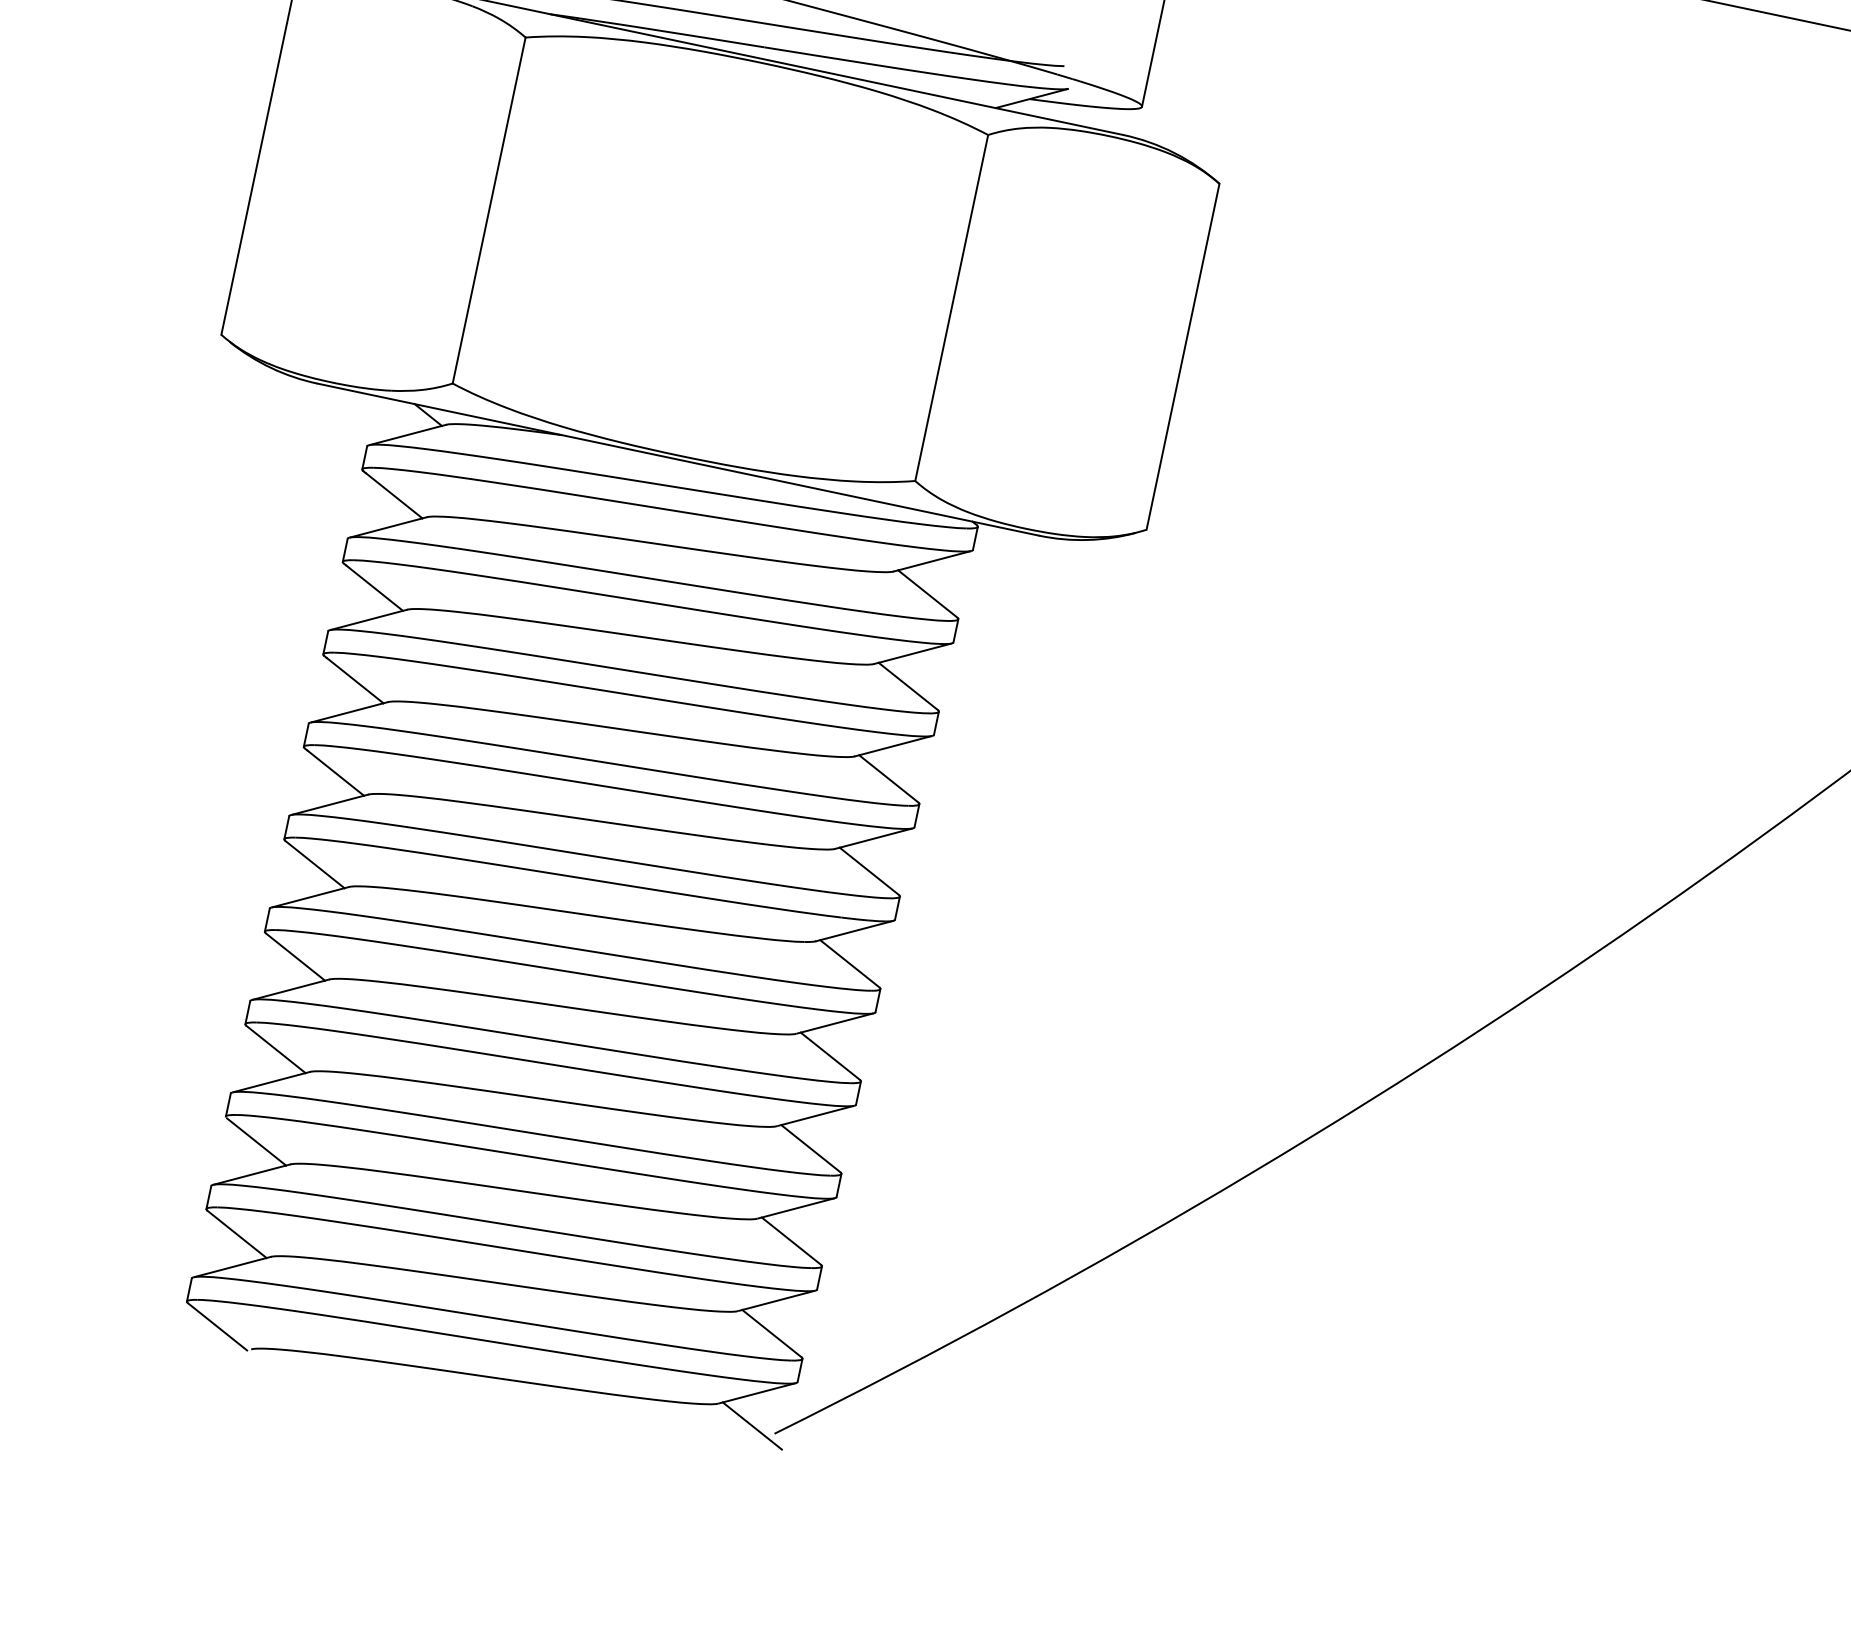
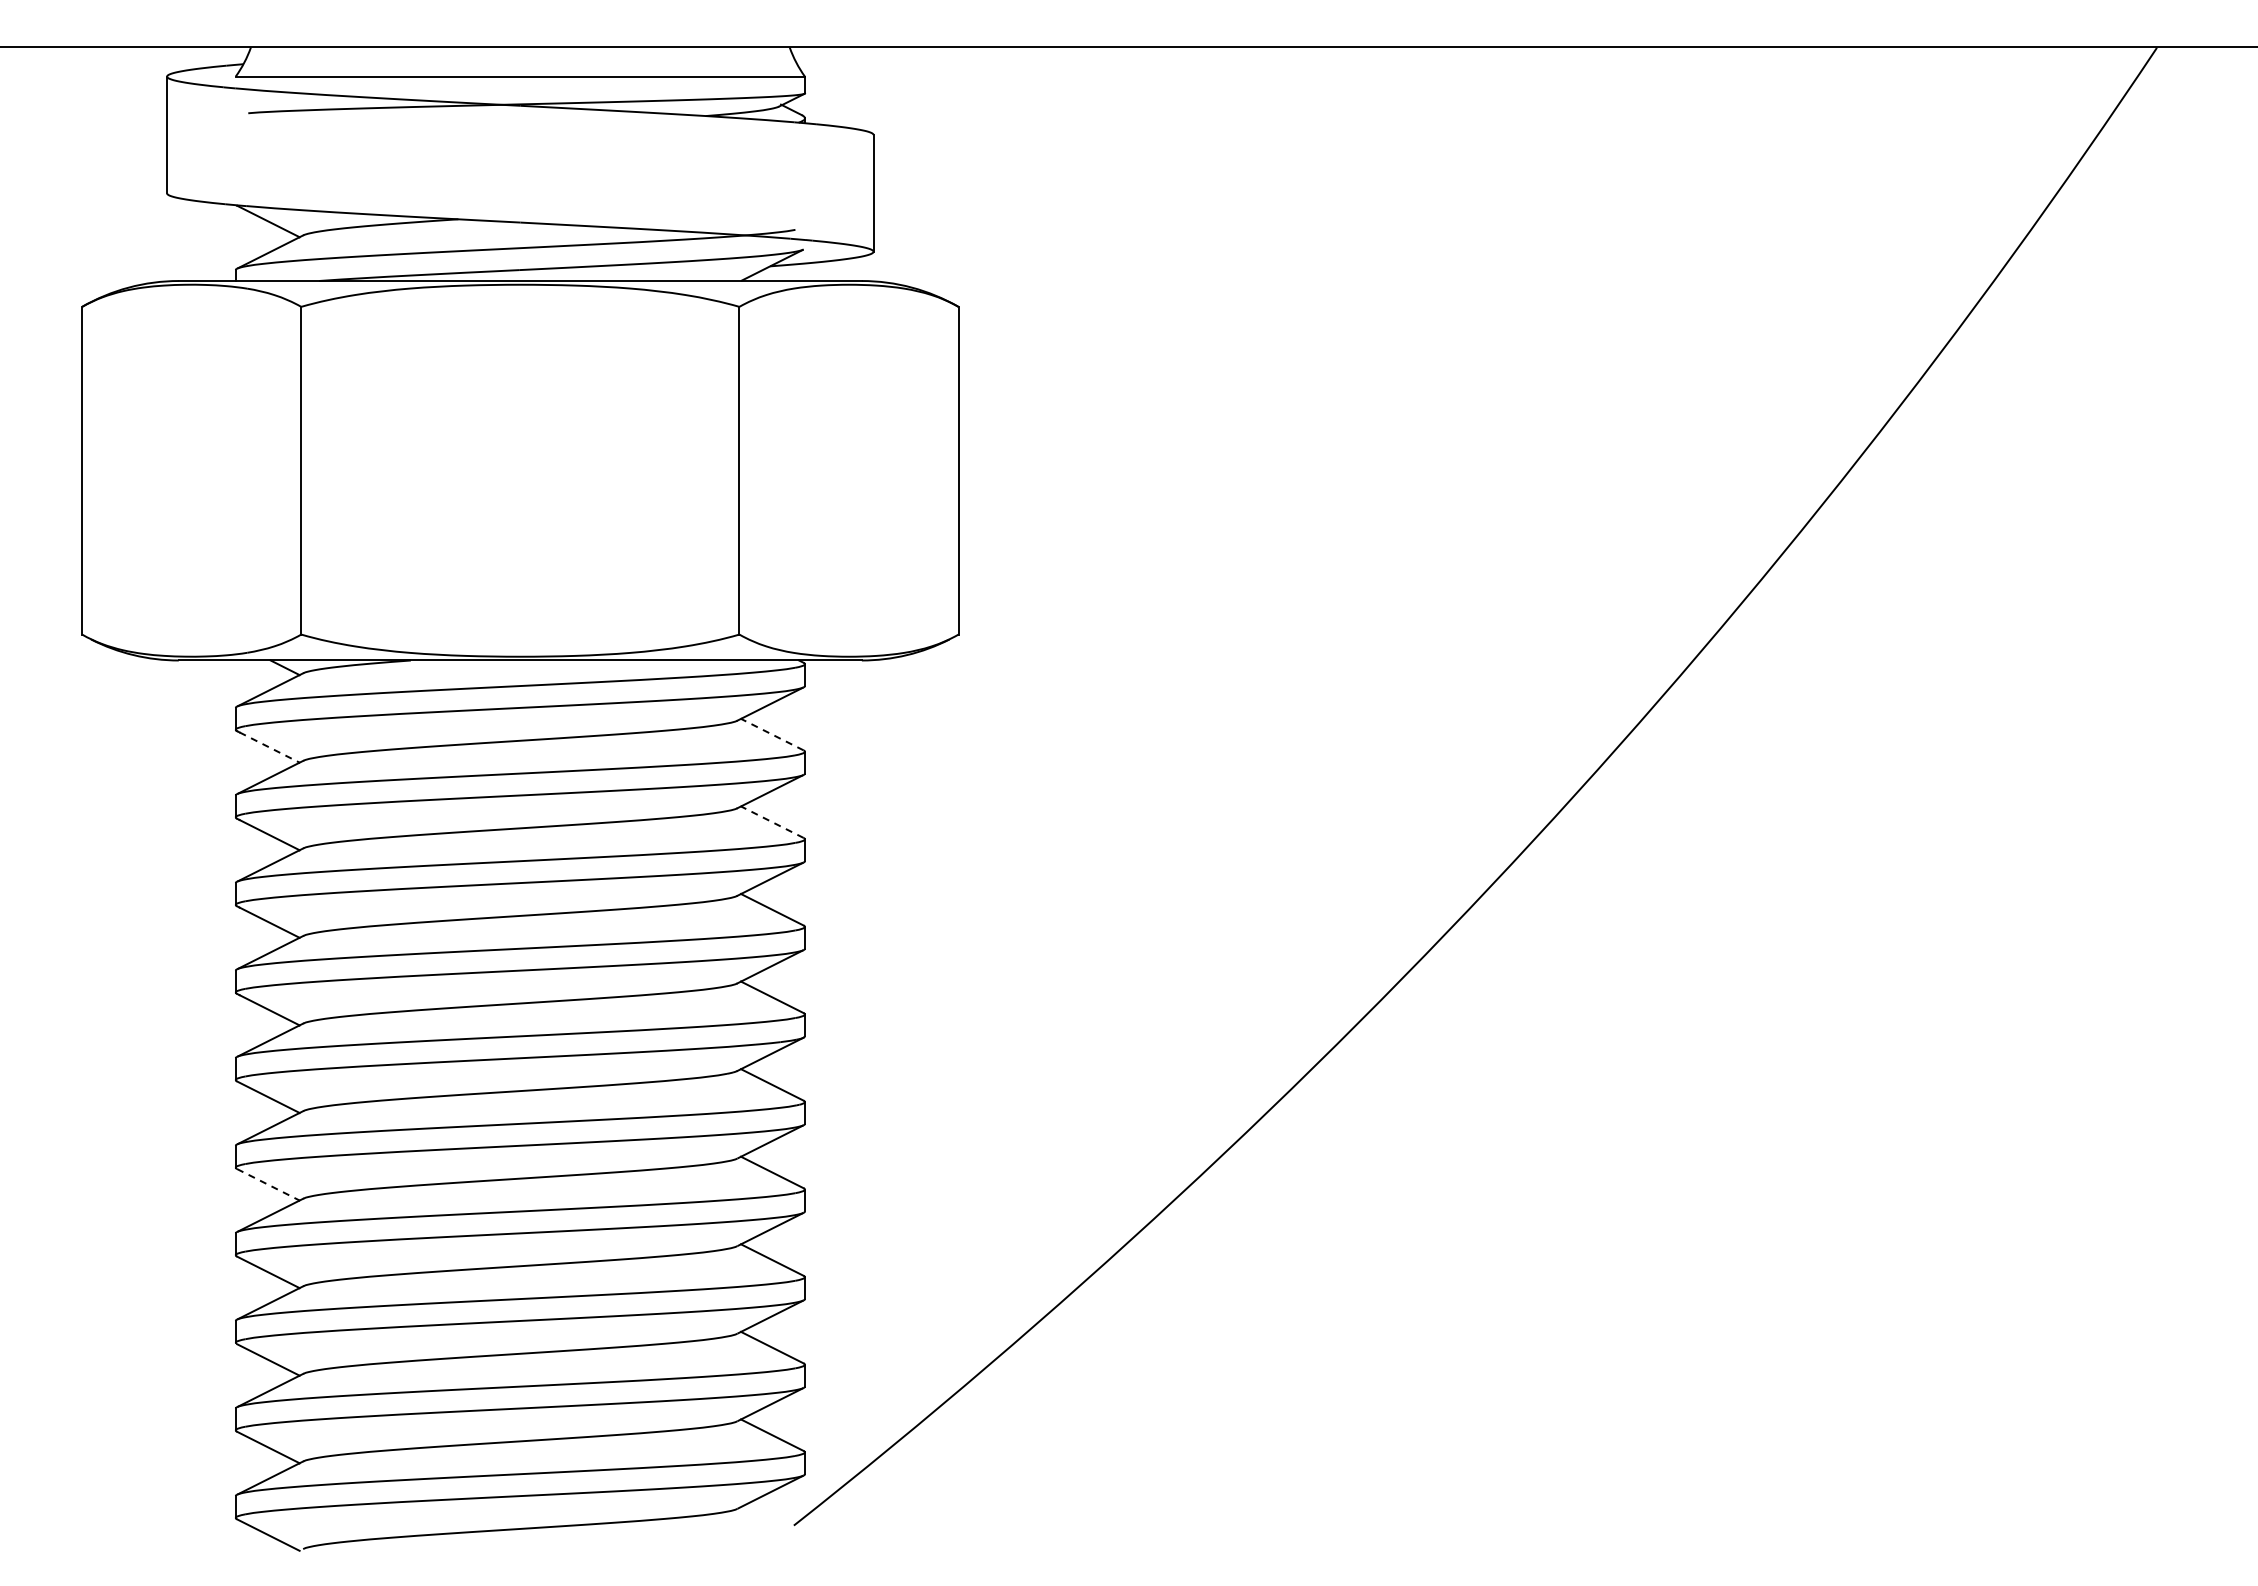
line: (394, 495) -> (269, 747), solid -> dashed
line: (926, 593) -> (771, 734), solid -> dashed
line: (907, 685) -> (771, 821), solid -> dashed
line: (295, 956) -> (268, 1184), solid -> dashed
line: (752, 1425) -> (772, 1522), removed

